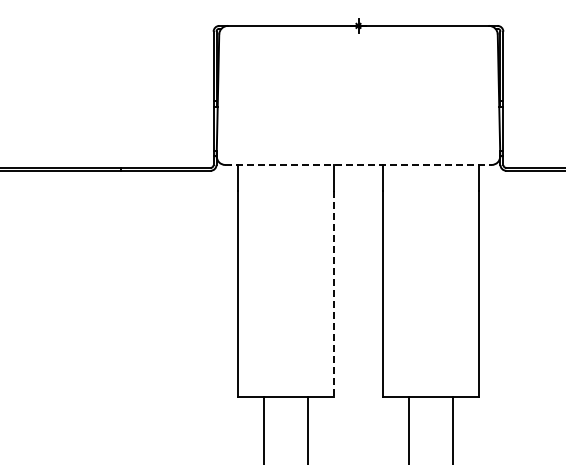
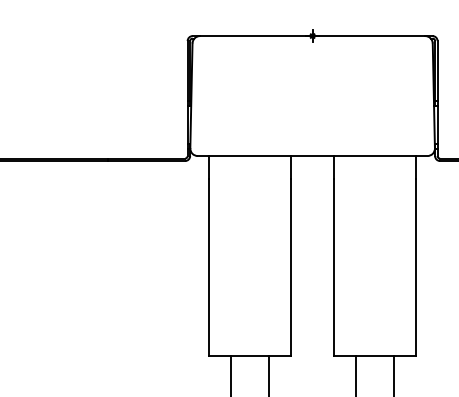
line: (358, 164) -> (312, 155), dashed -> solid
line: (333, 293) -> (291, 266), dashed -> solid

